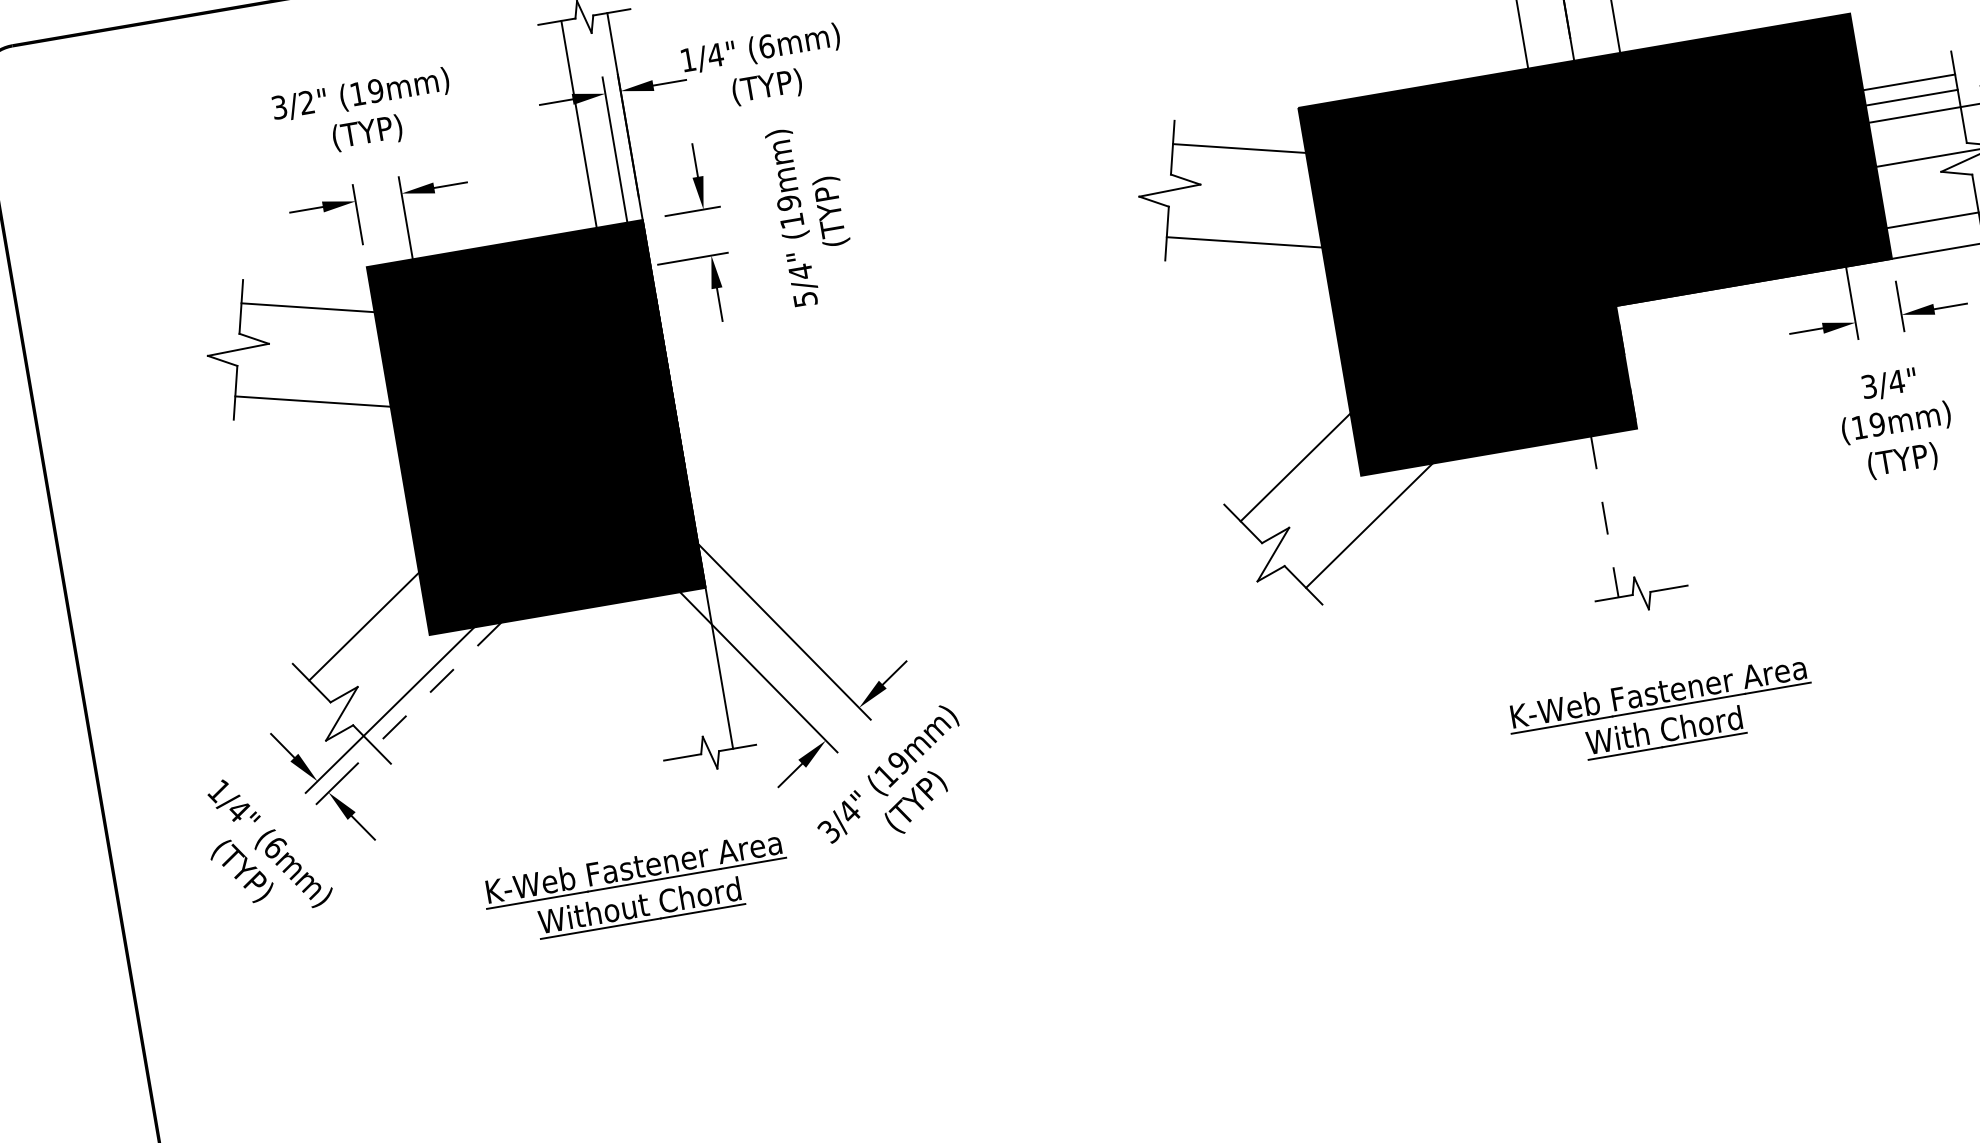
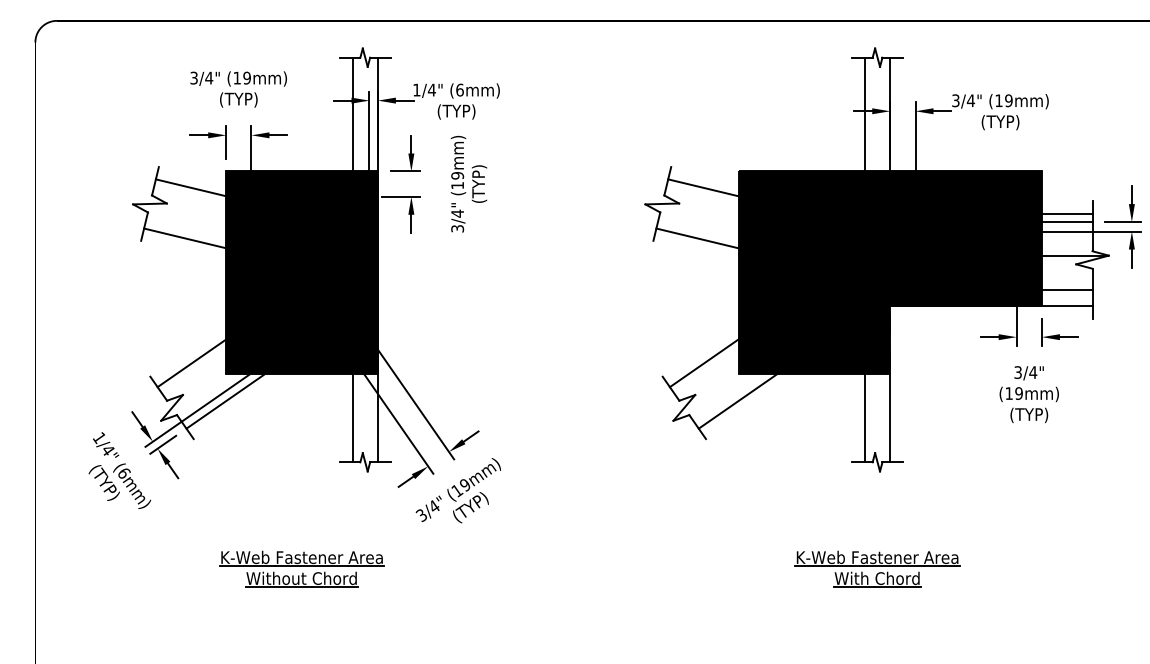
text: (307, 101) -> (209, 77), 3/2" -> 3/4"
text: (805, 298) -> (457, 228), 5/4" -> 3/4"
line: (1651, 507) -> (890, 417), added
line: (1604, 517) -> (864, 418), dashed -> solid
line: (672, 675) -> (352, 417), added
line: (437, 685) -> (225, 401), dashed -> solid
part: (1661, 712) -> (877, 568), moved
part: (636, 887) -> (301, 568), moved

